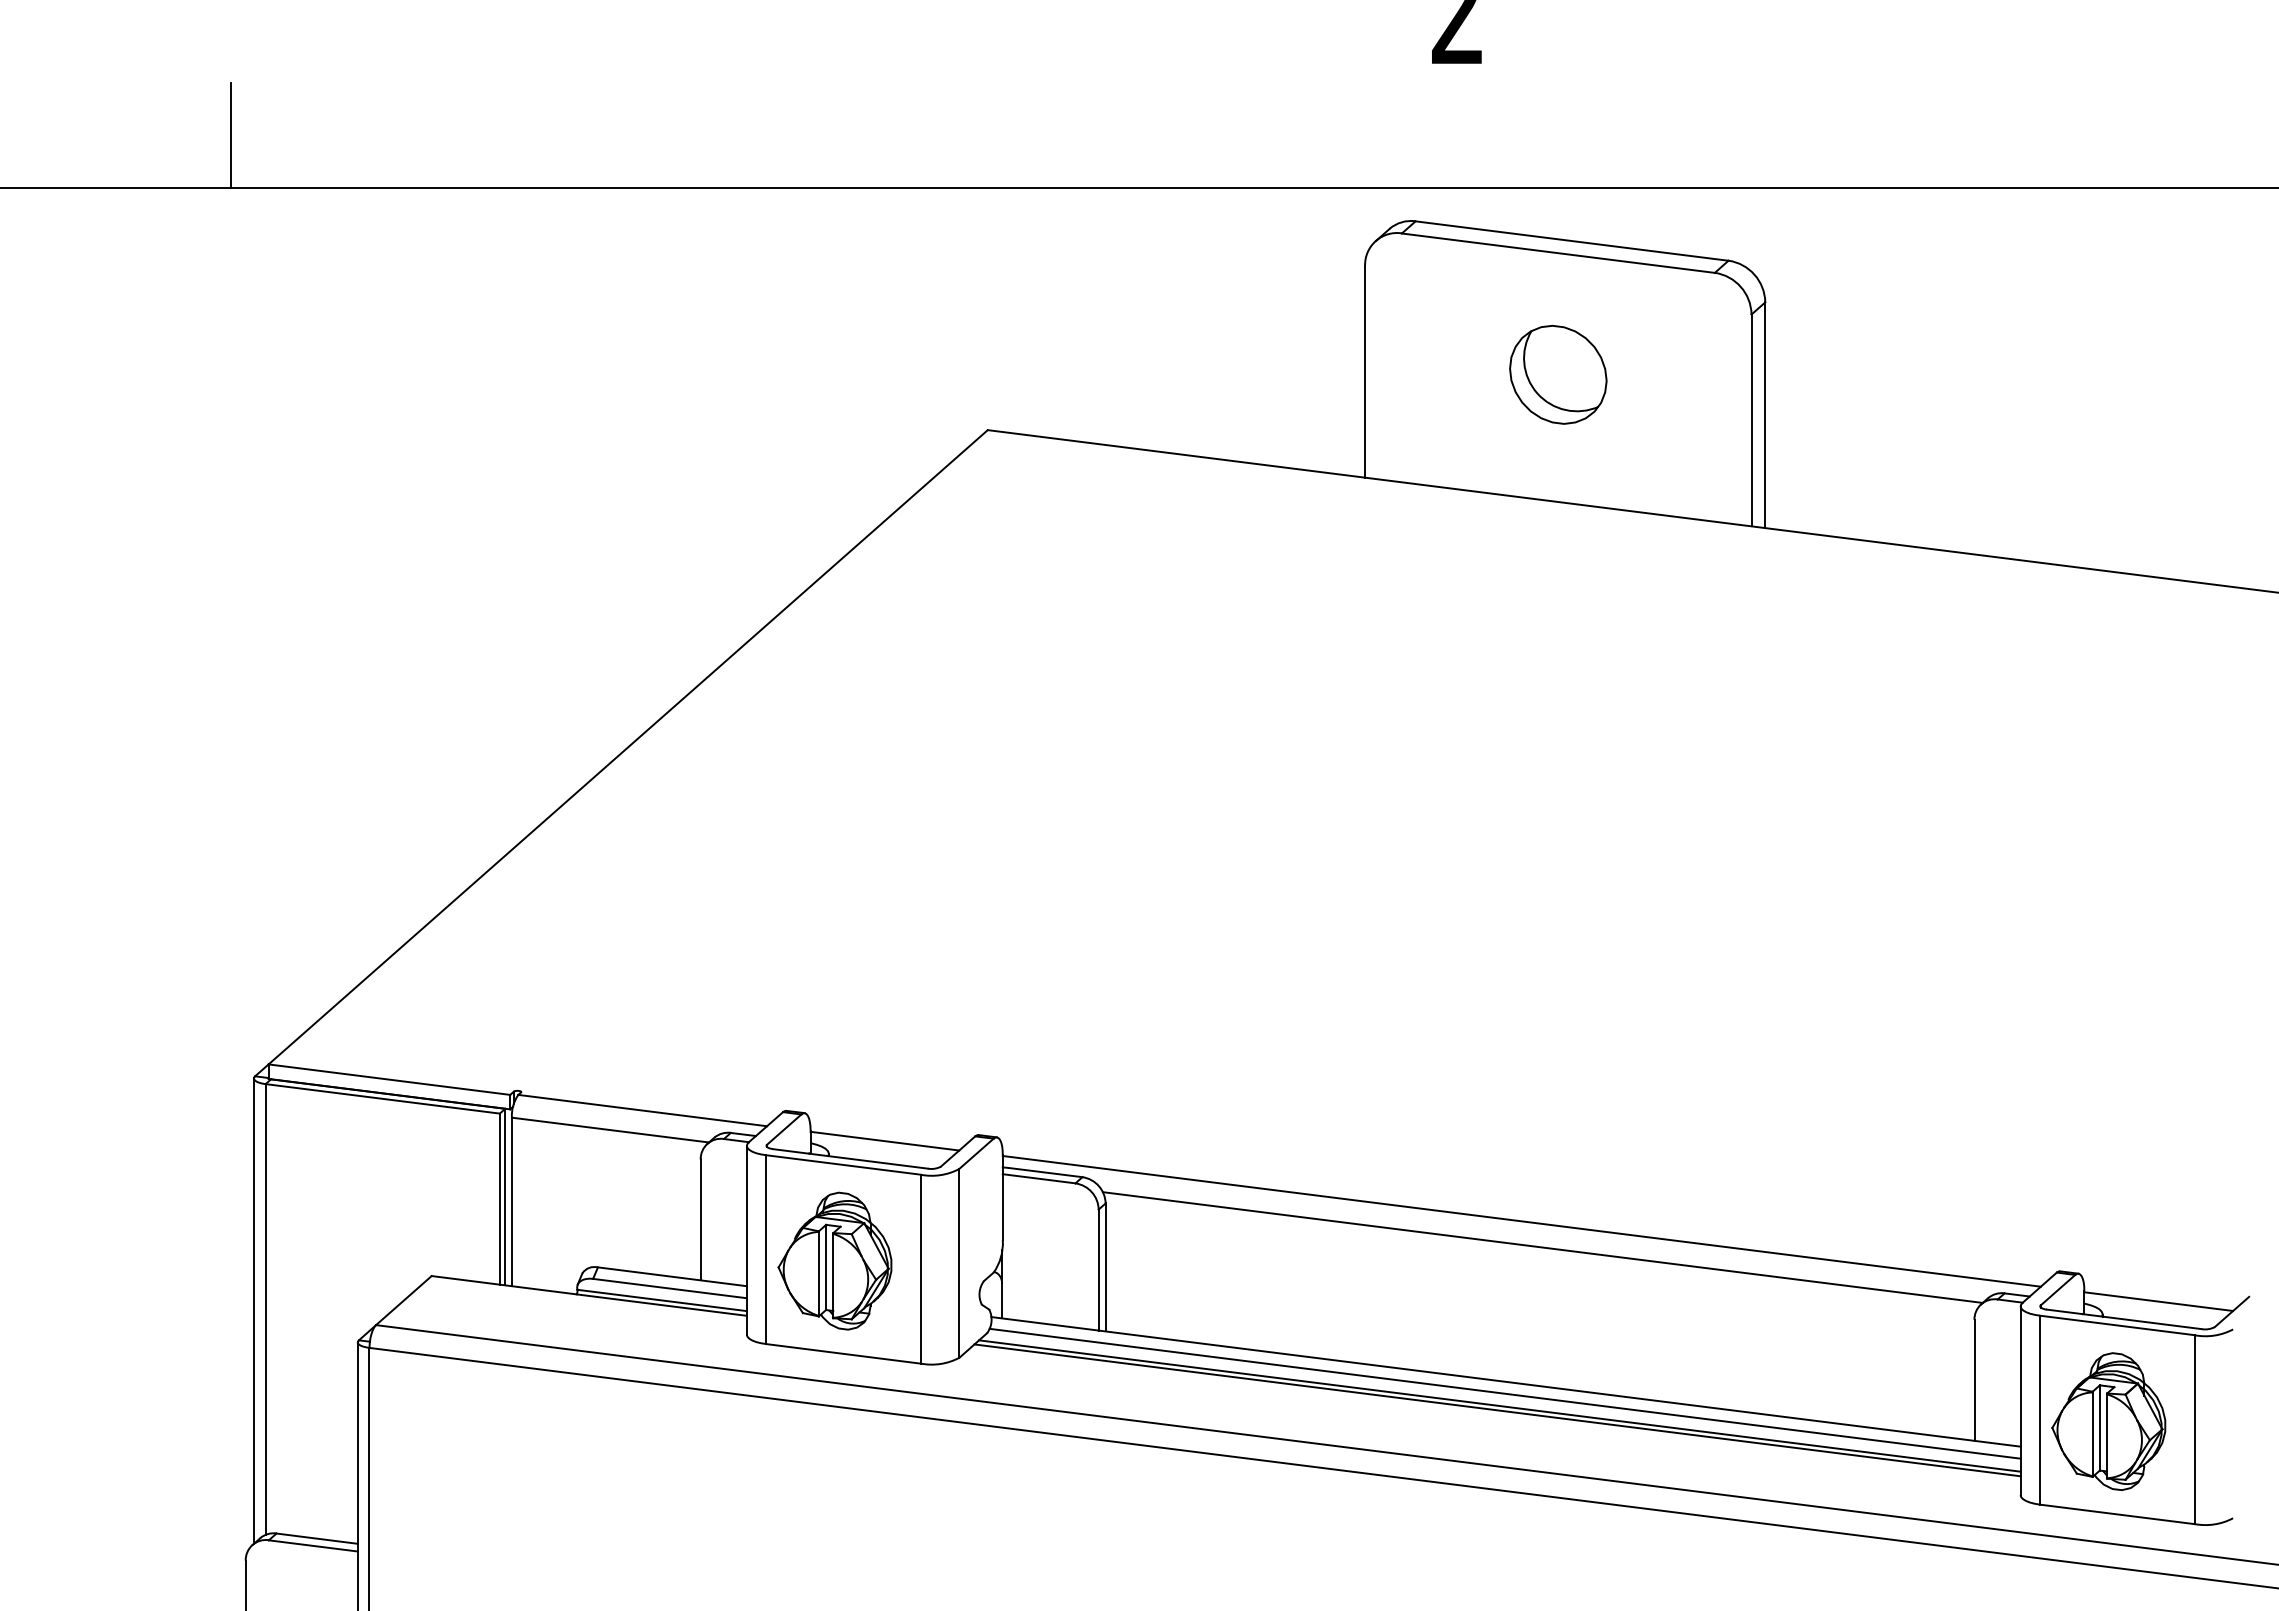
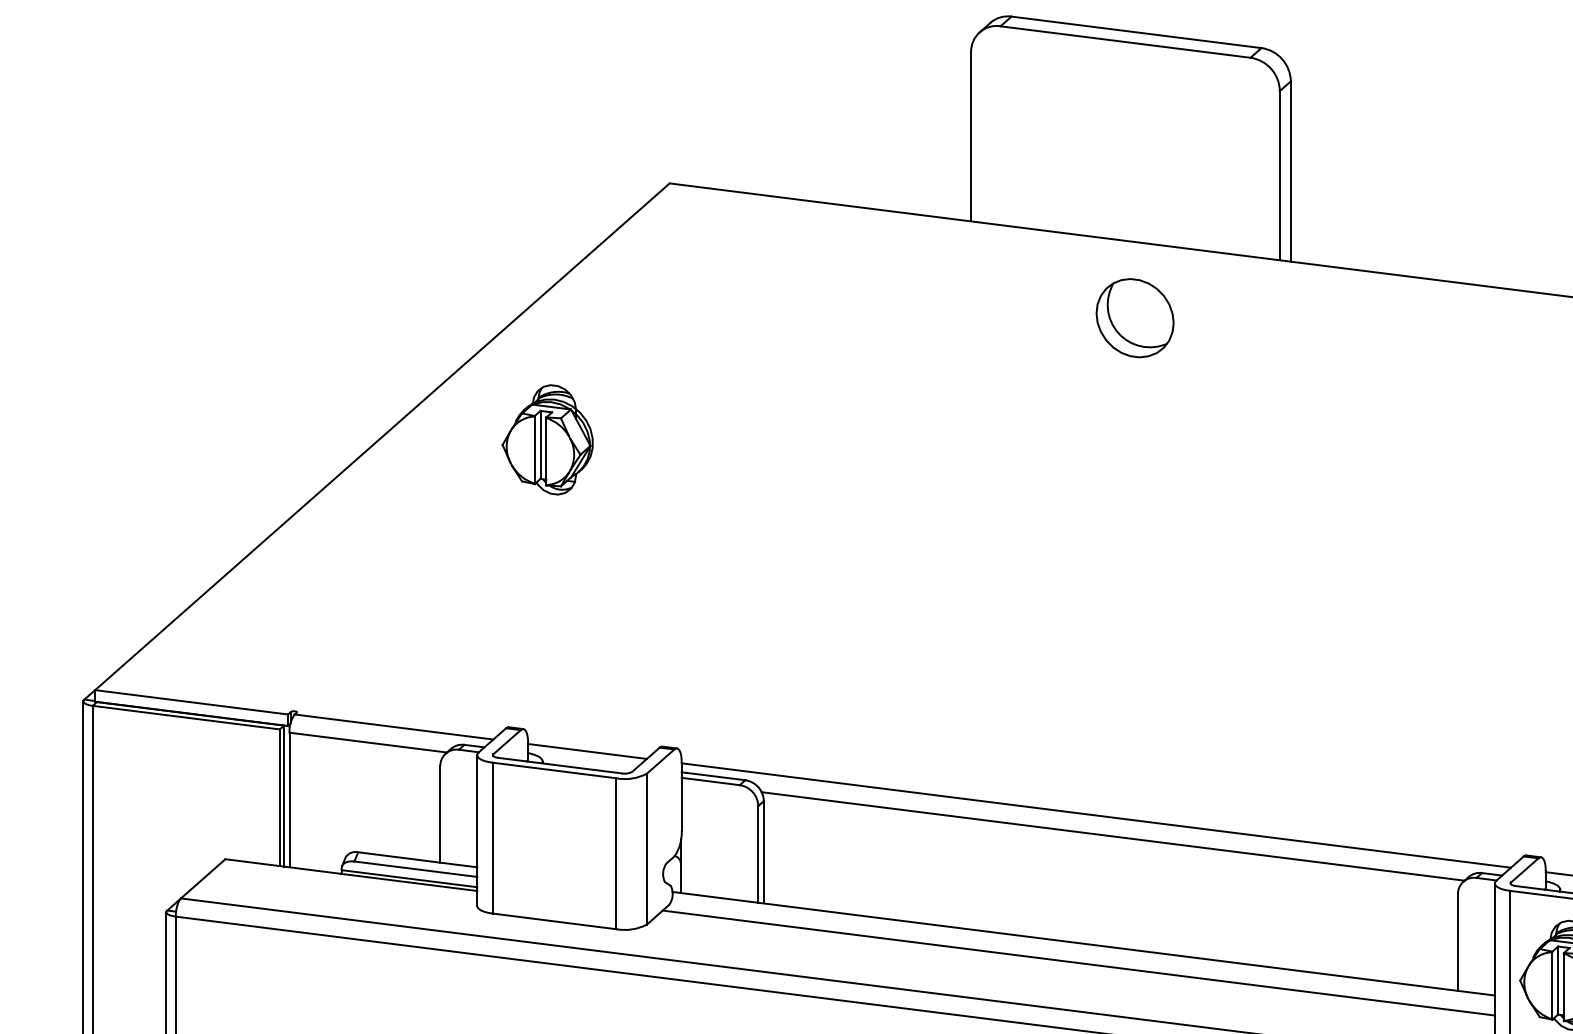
part: (1558, 374) -> (1135, 317), moved
part: (834, 1260) -> (547, 439), moved
line: (1504, 1393) -> (1082, 953), removed
line: (1497, 1410) -> (1076, 966), removed

